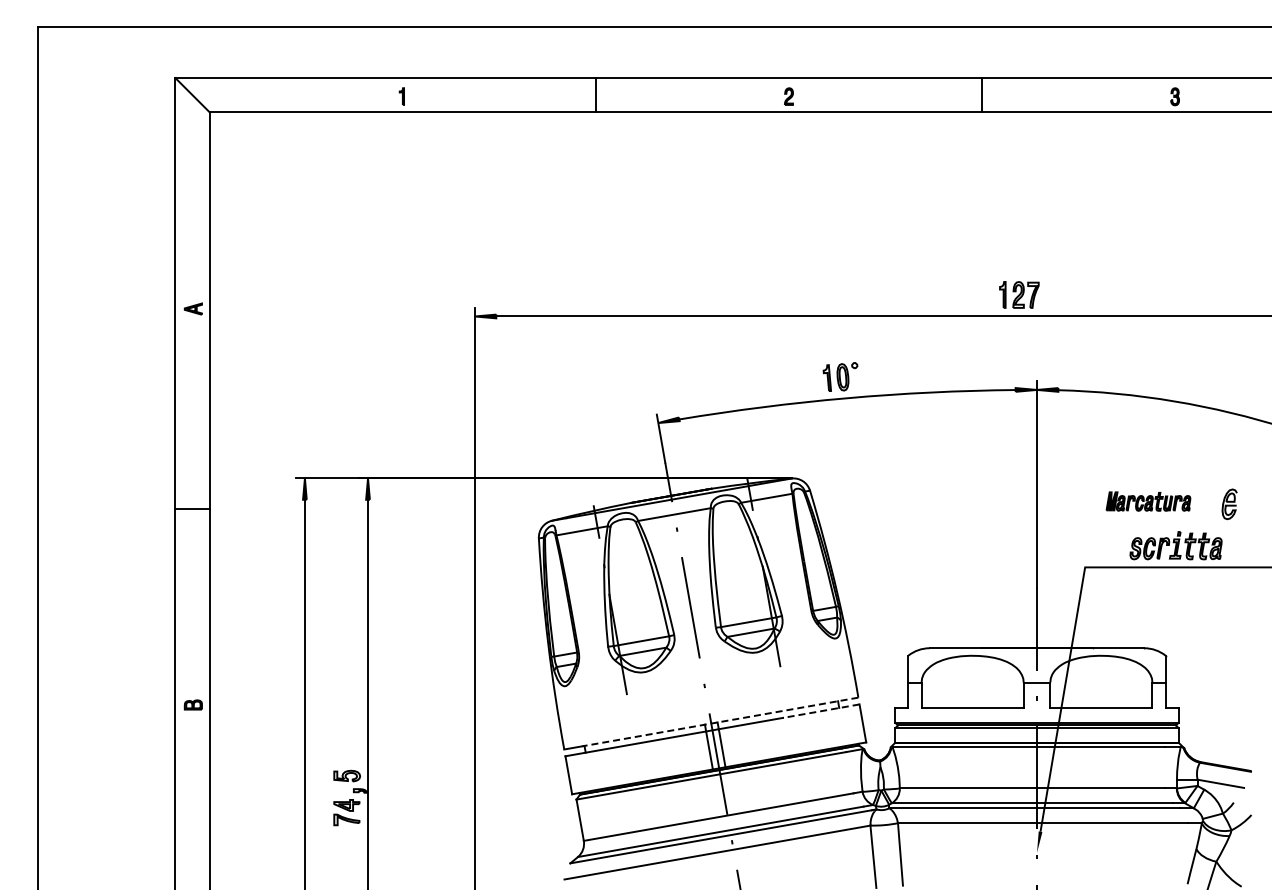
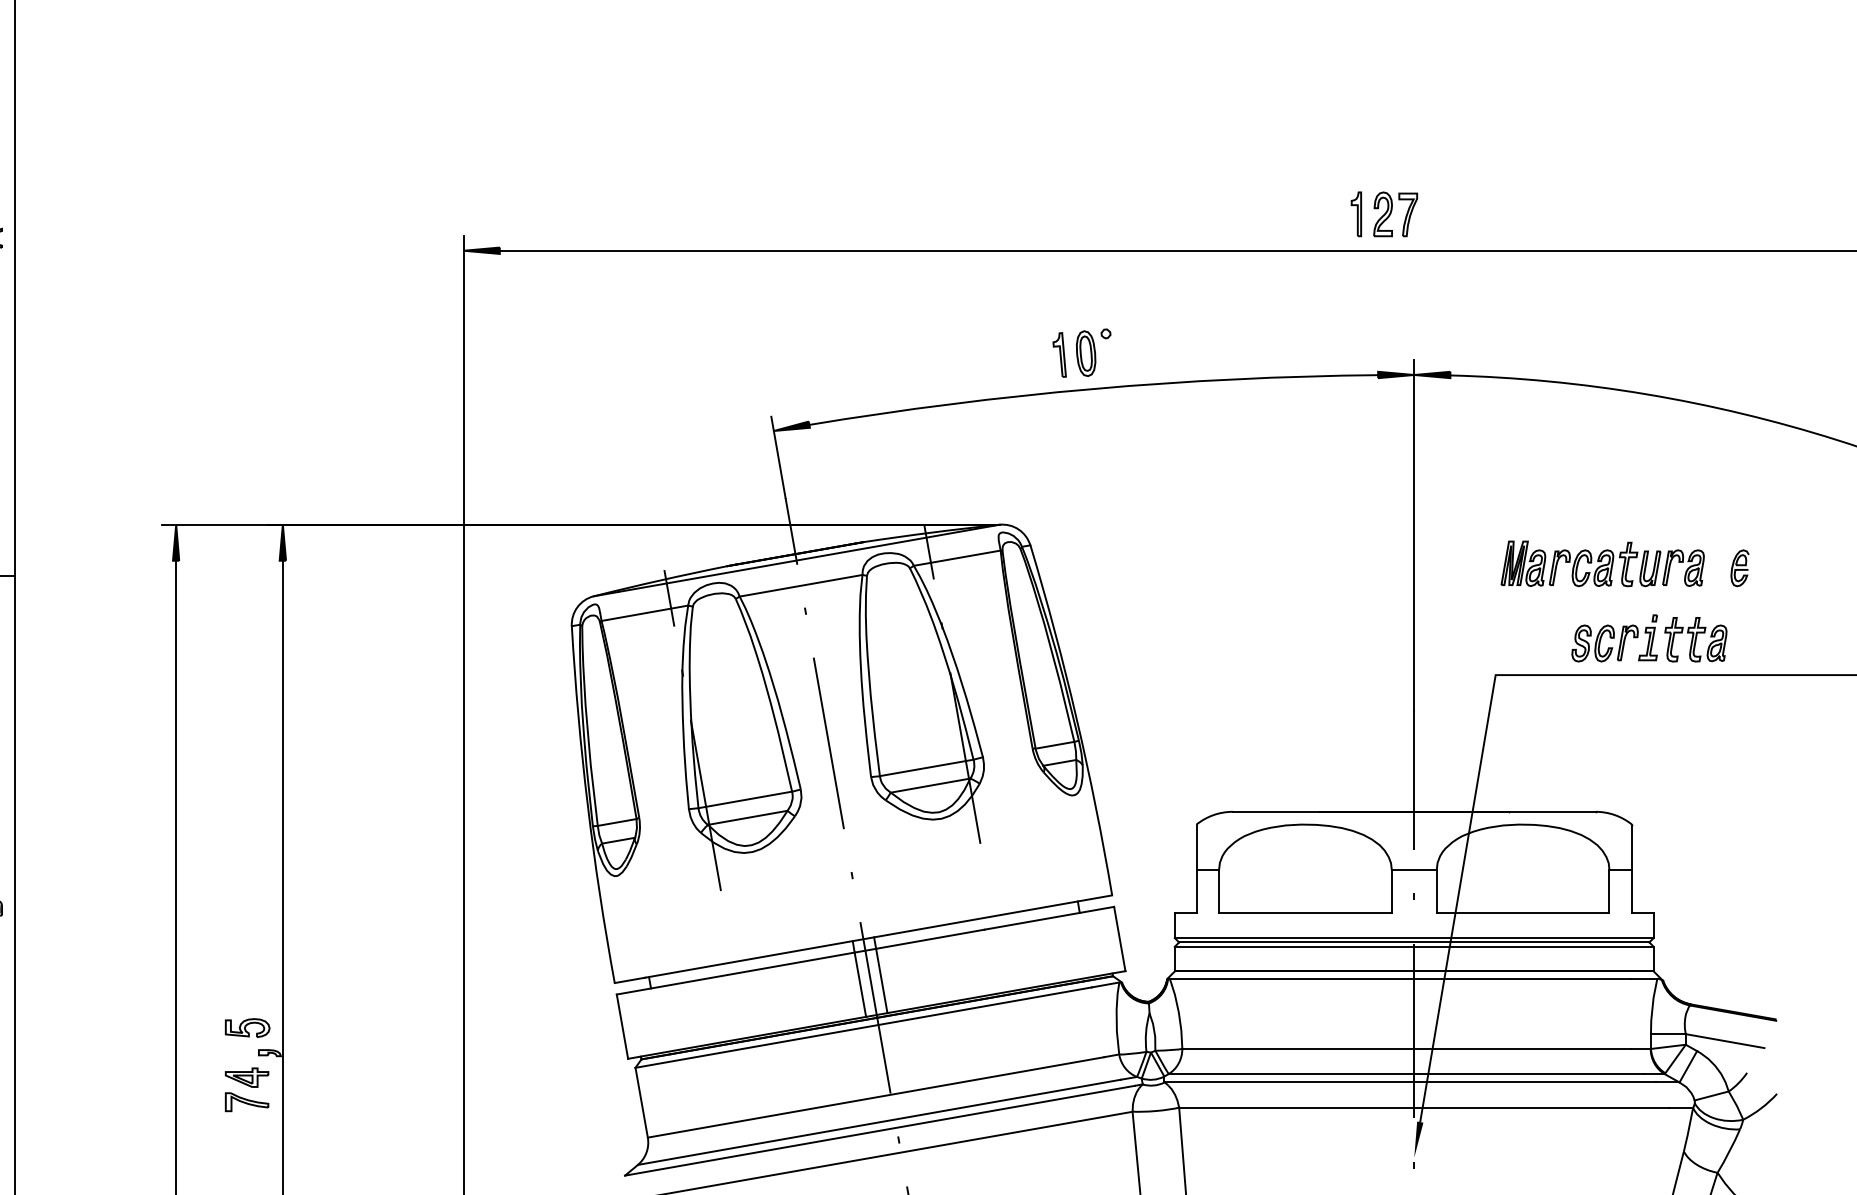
part: (1148, 501) -> (1602, 563), size x1.43
part: (1229, 503) -> (1739, 567), size x0.71
line: (821, 711) -> (1049, 918), dashed -> solid
line: (719, 722) -> (877, 937), dashed -> solid

